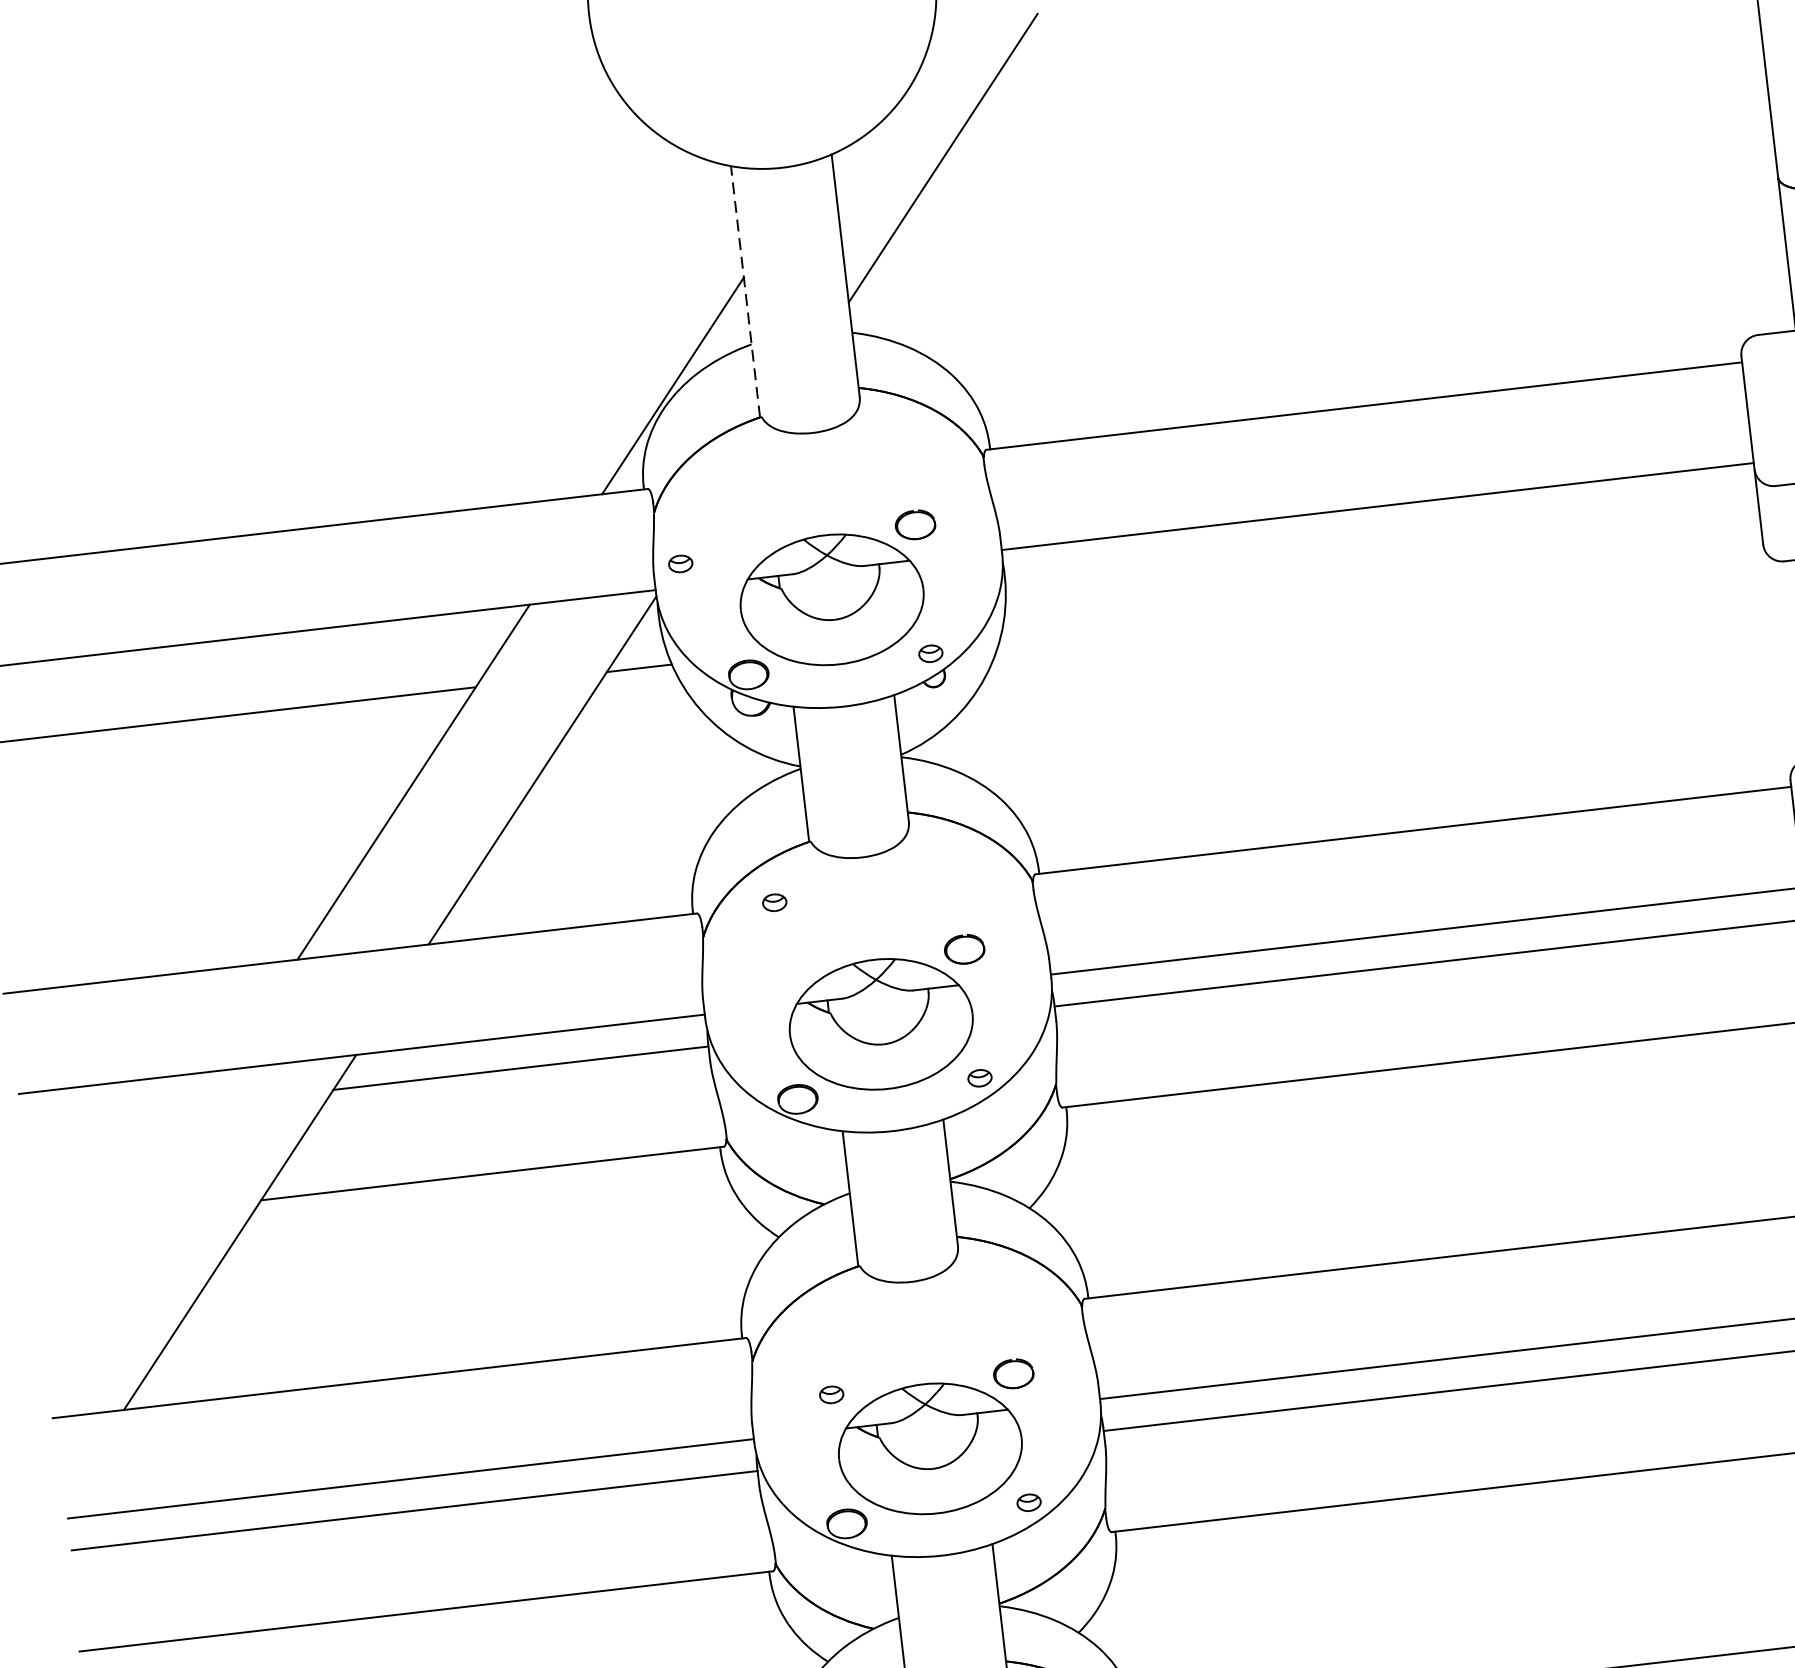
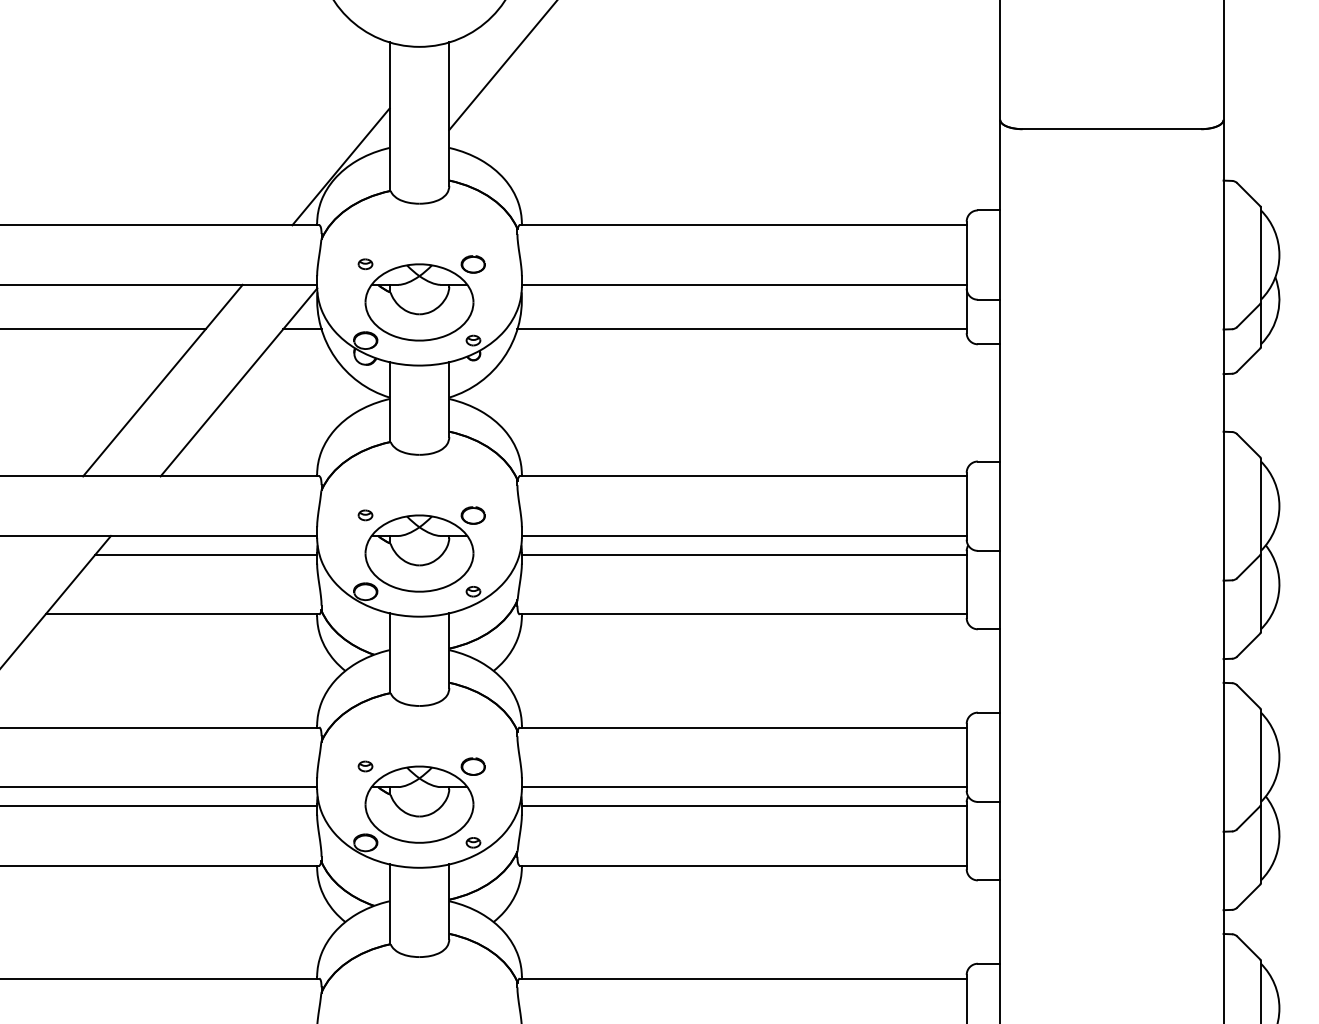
line: (745, 291) -> (389, 116), dashed -> solid
part: (680, 564) -> (365, 264), moved
line: (1381, 582) -> (741, 329), added
part: (774, 902) -> (365, 515), moved

